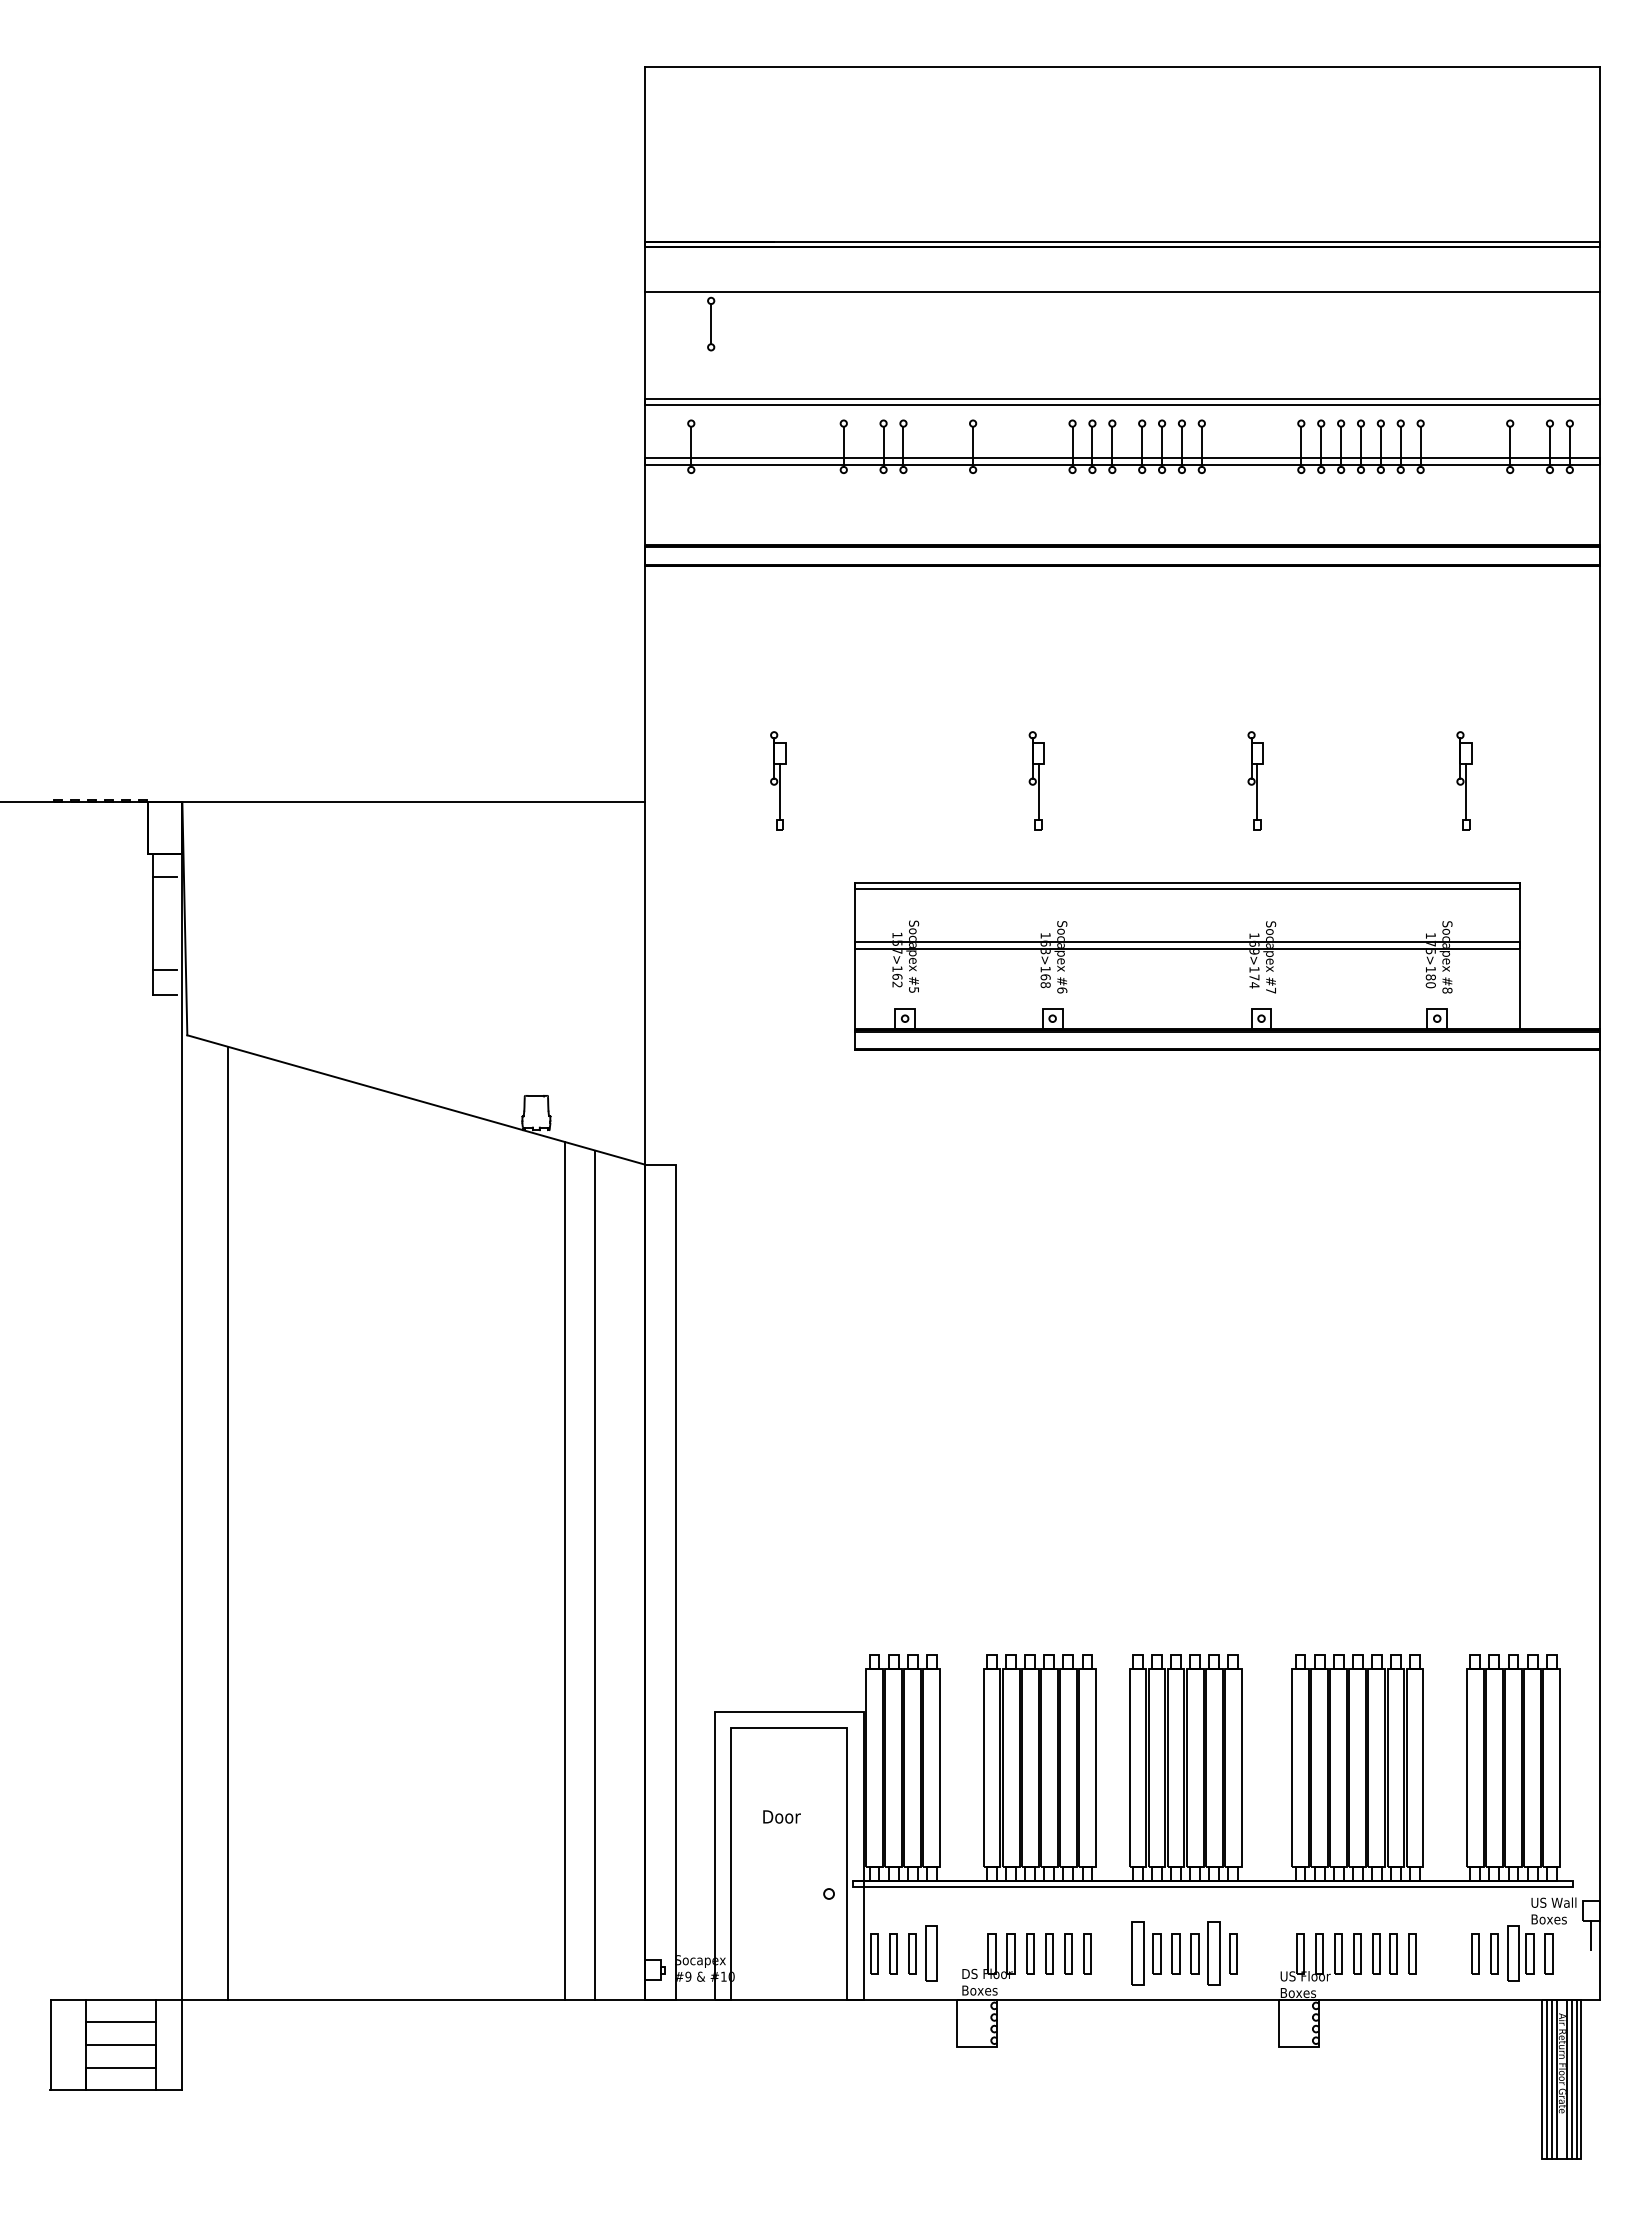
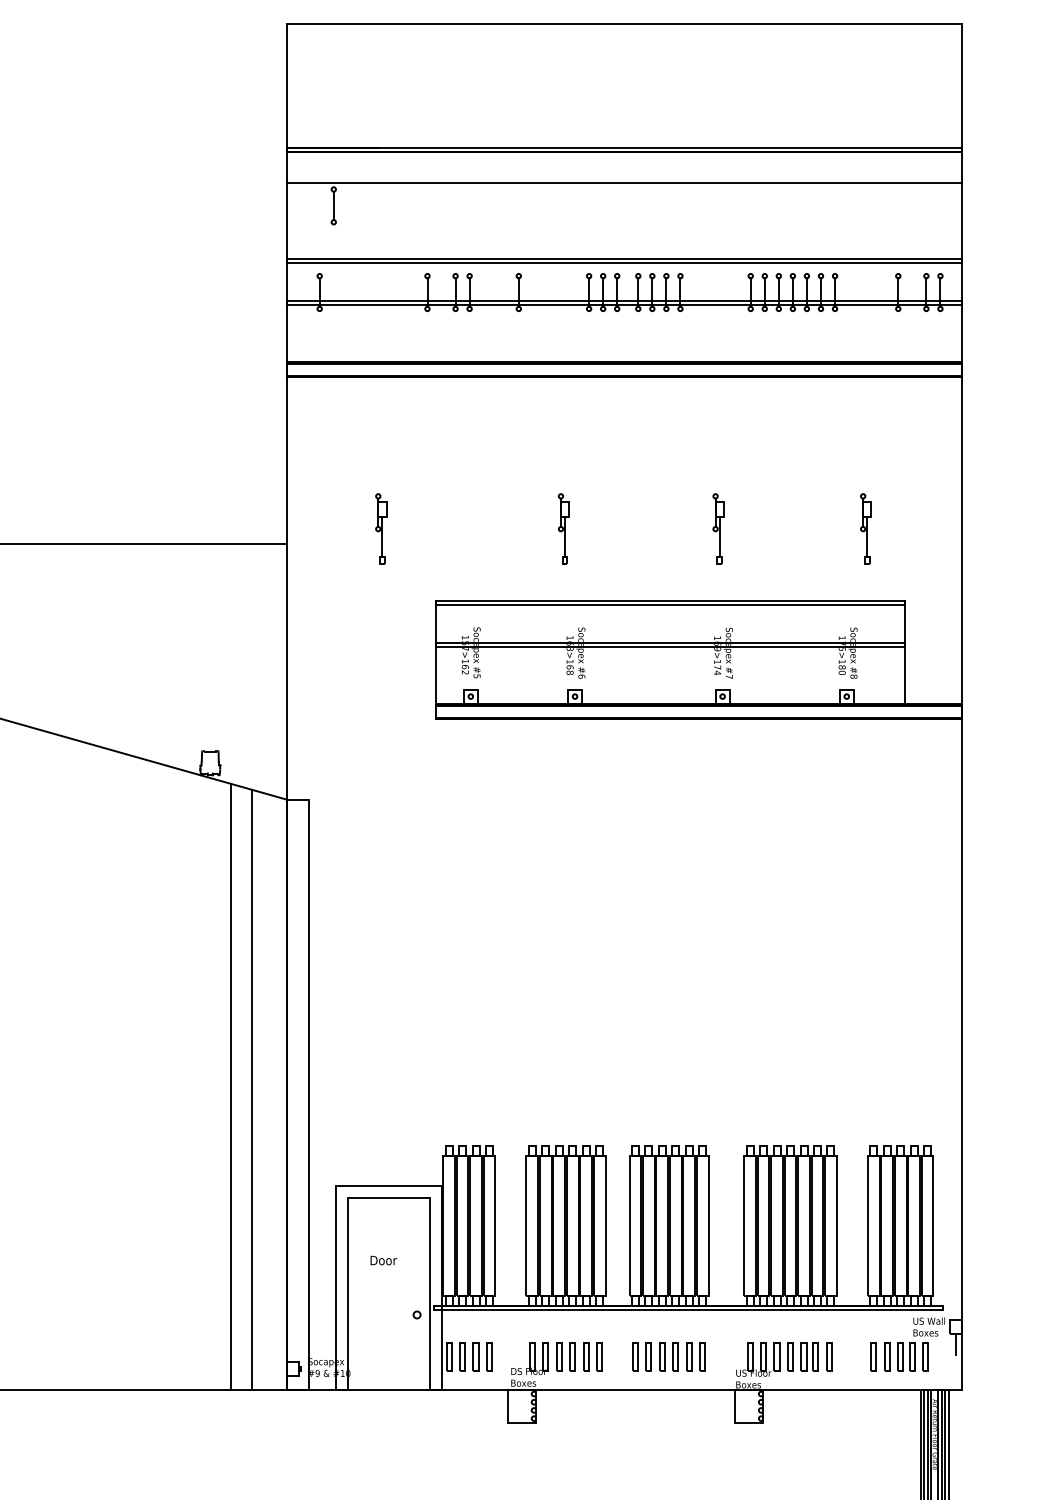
part: (931, 1953) -> (489, 1357), size x0.71
part: (1137, 1953) -> (634, 1357), size x0.62
part: (1214, 1953) -> (689, 1357), size x0.62
part: (1513, 1953) -> (900, 1357), size x0.71

